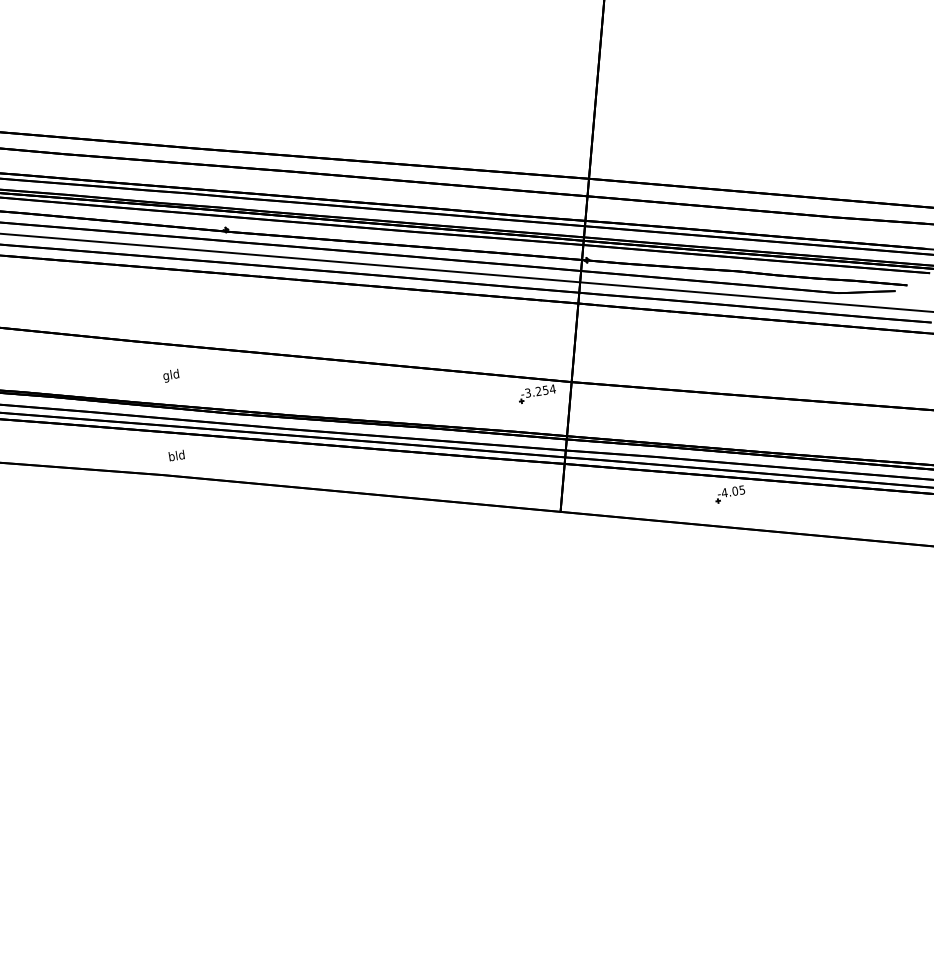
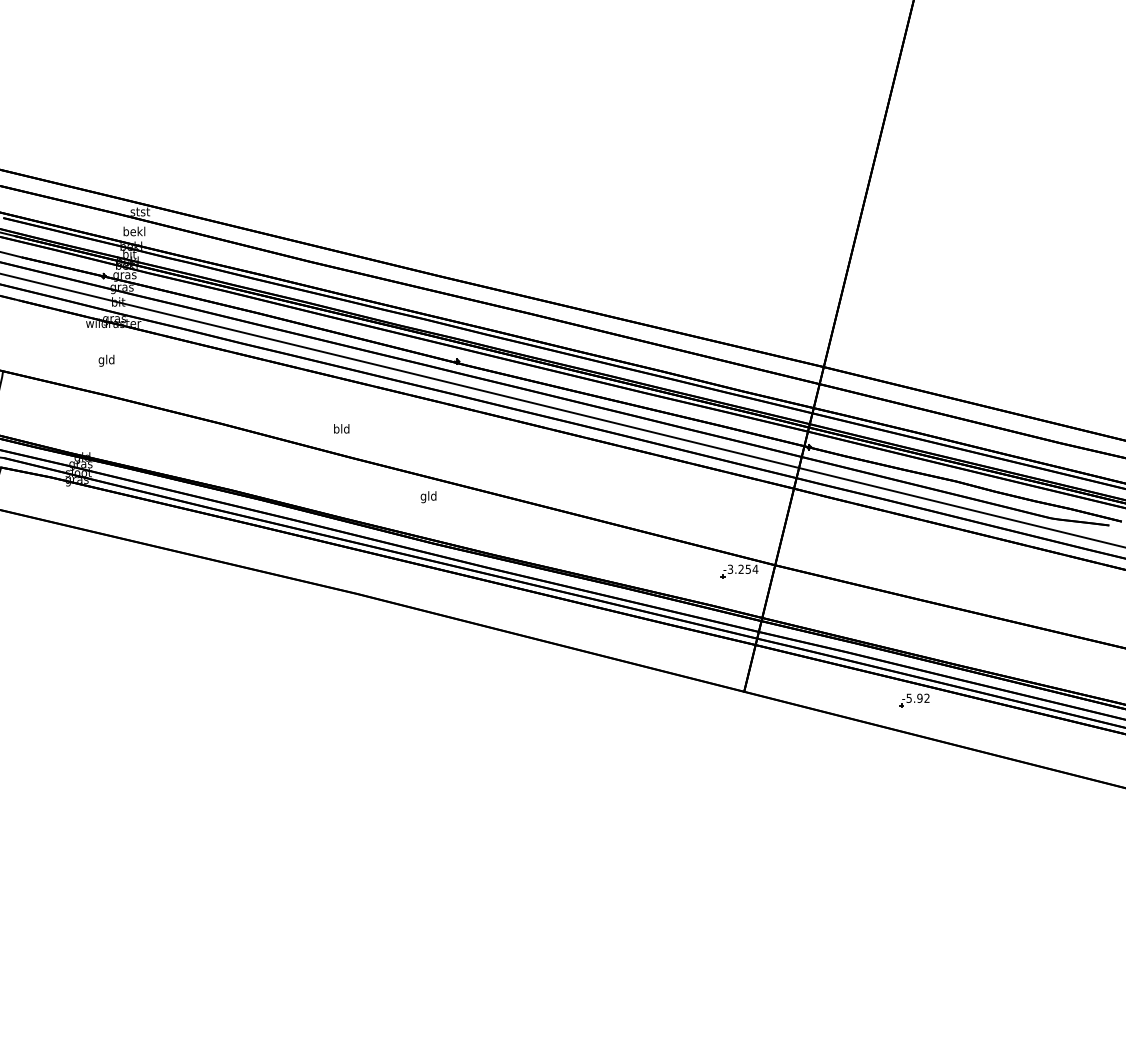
text: (171, 376) -> (428, 497), moved
text: (176, 455) -> (341, 428), moved
text: (732, 490) -> (917, 697), -4.05 -> -5.92

